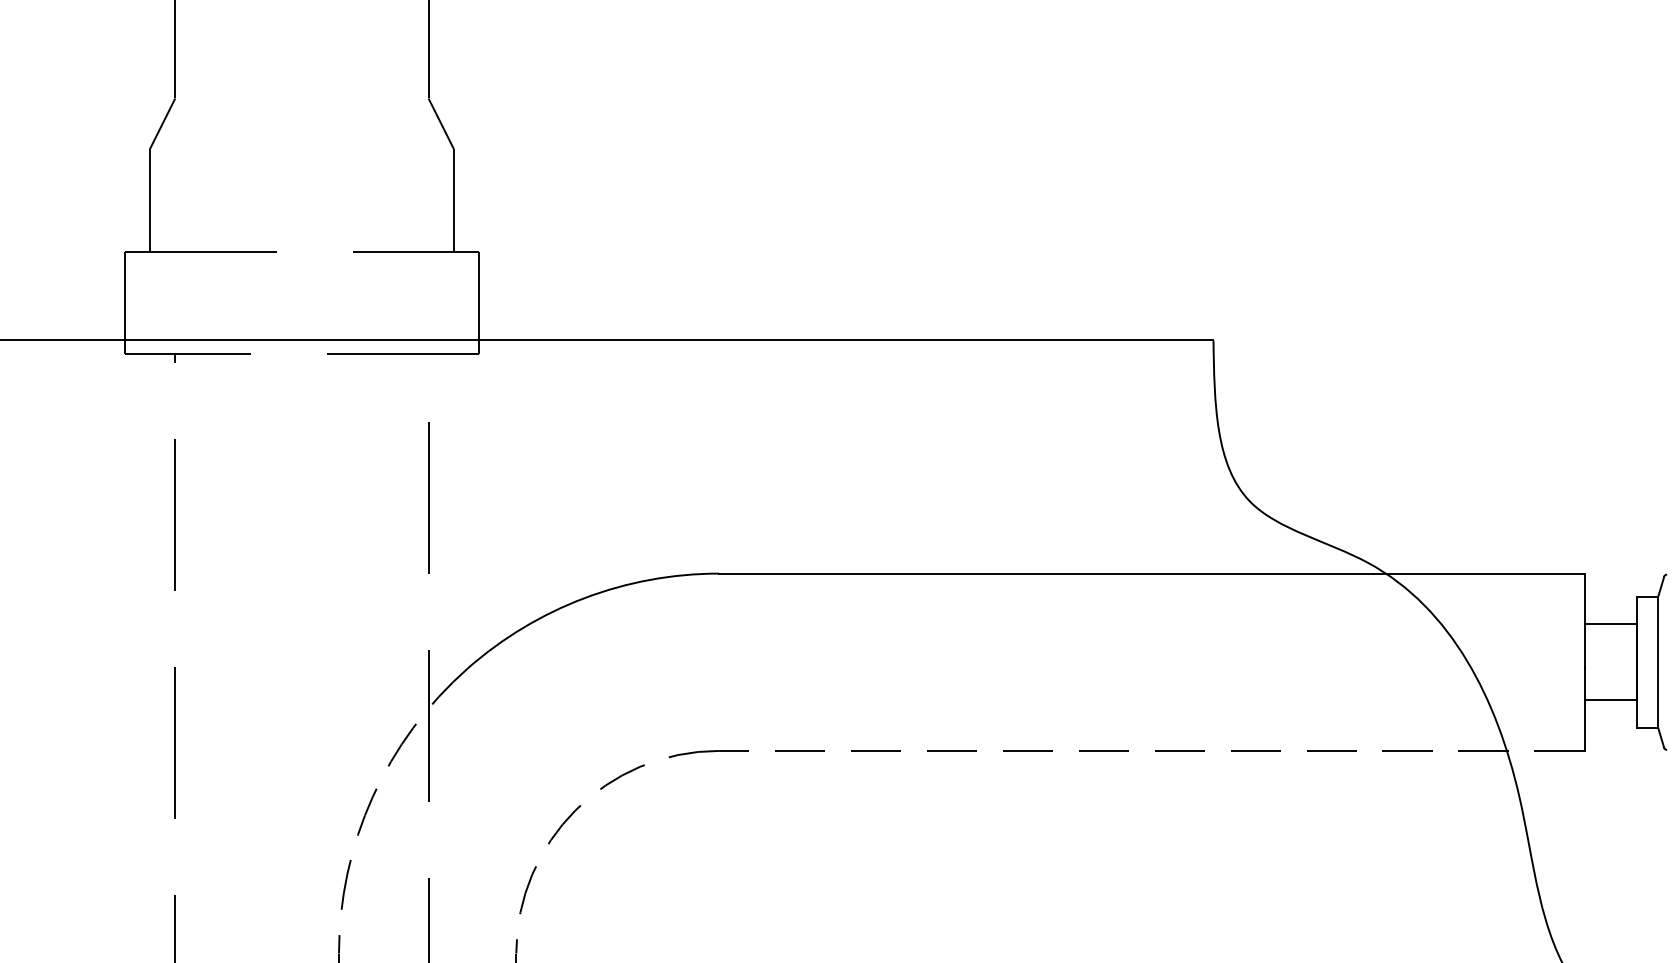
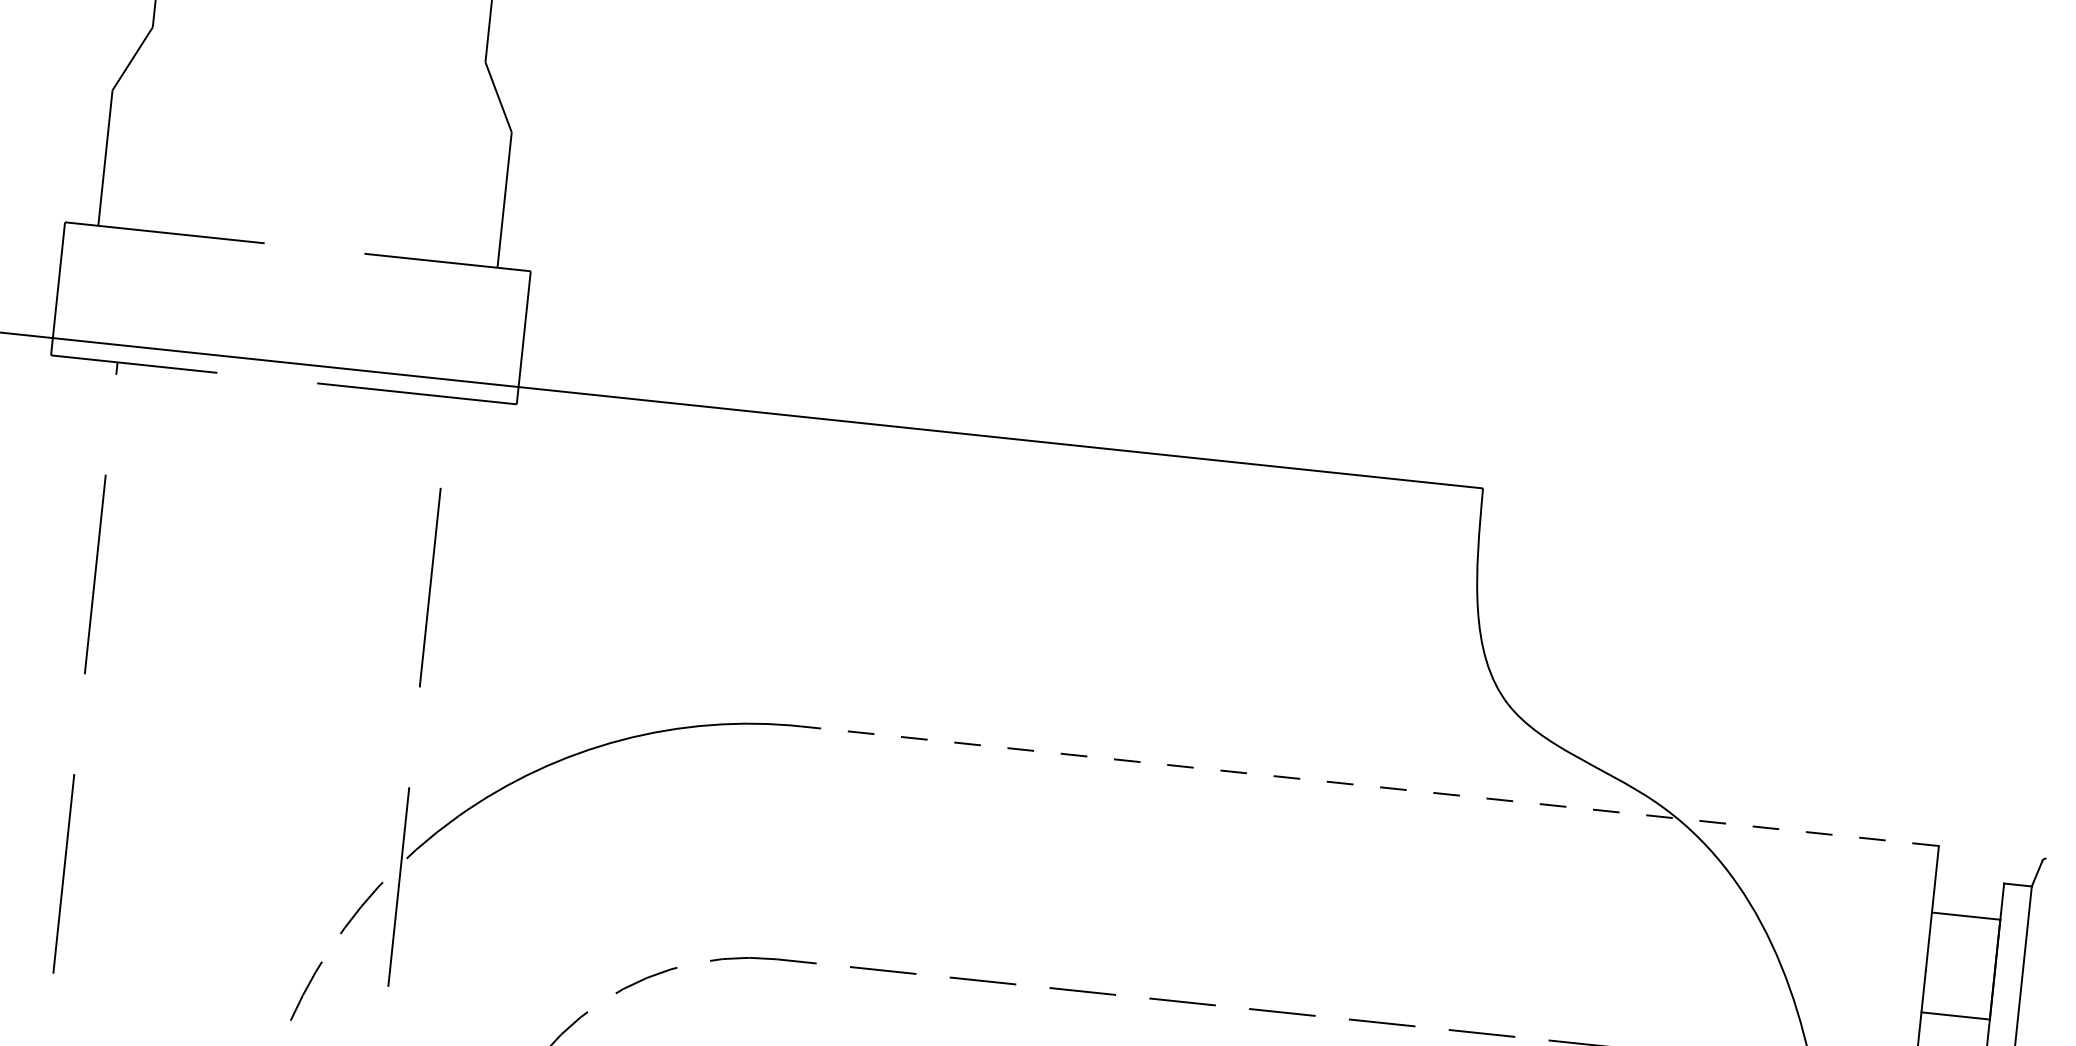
line: (1151, 573) -> (1369, 786), solid -> dashed

